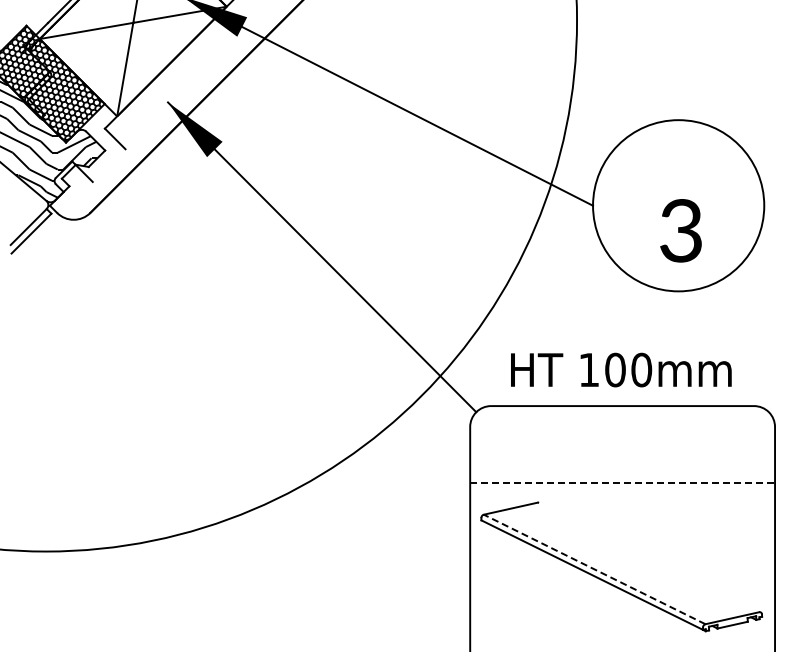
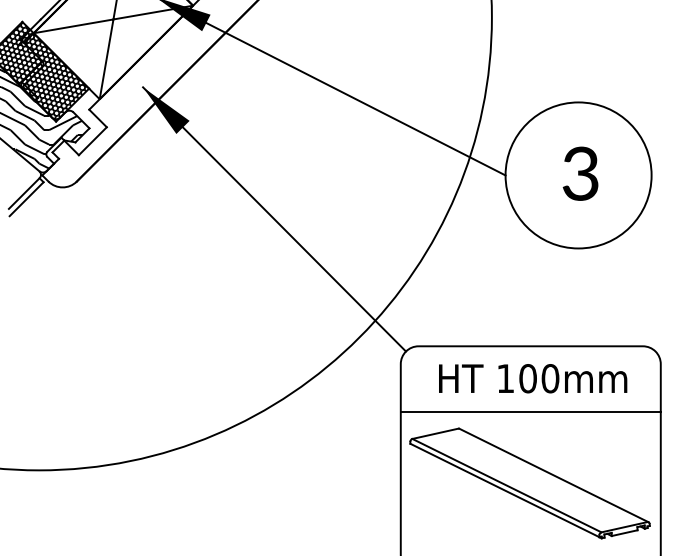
line: (108, 165) -> (92, 141), added
text: (680, 230) -> (580, 173), moved
text: (621, 369) -> (533, 378), moved
line: (623, 482) -> (531, 411), dashed -> solid
line: (649, 557) -> (553, 475), added
line: (594, 569) -> (506, 485), dashed -> solid

